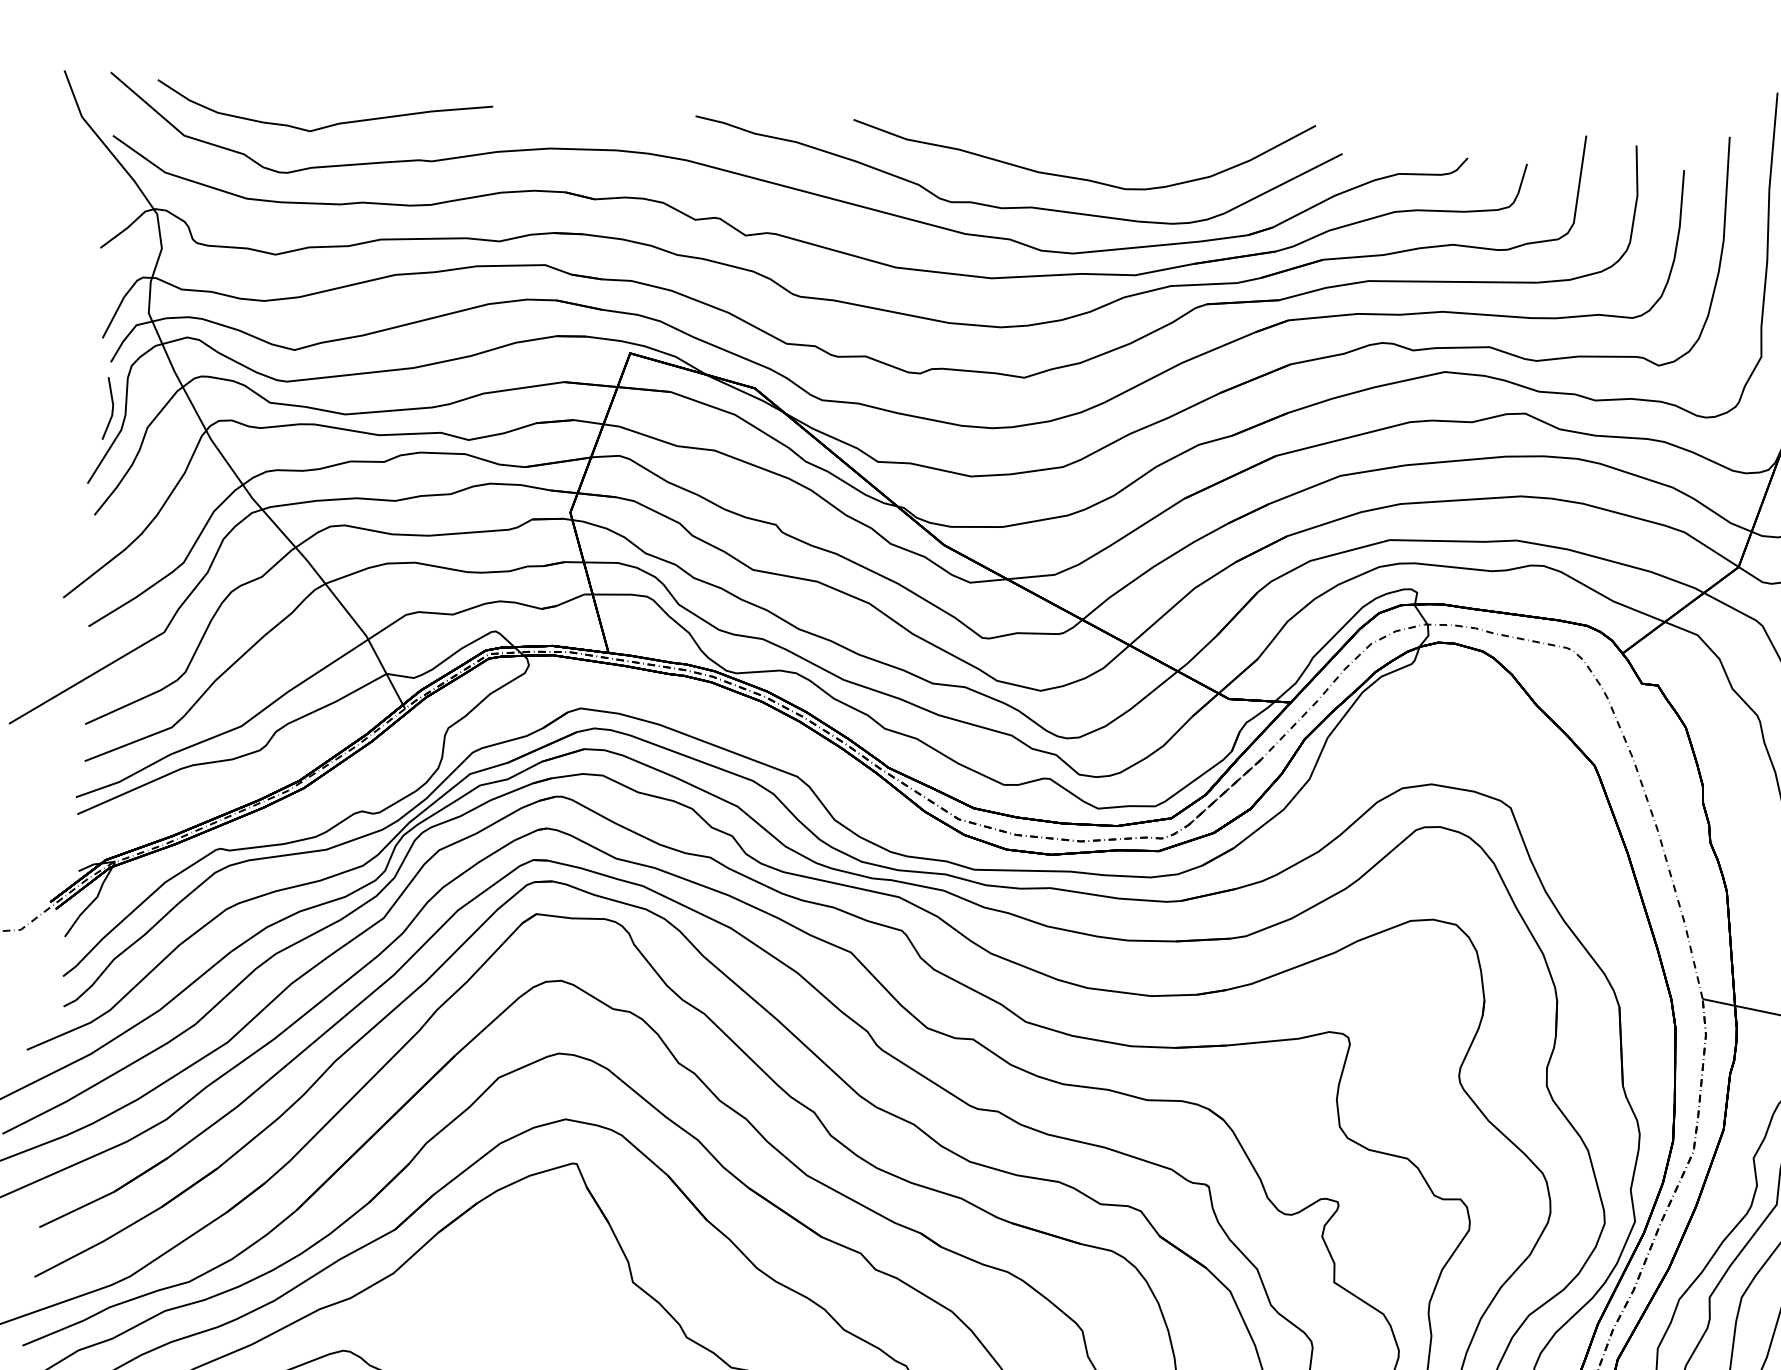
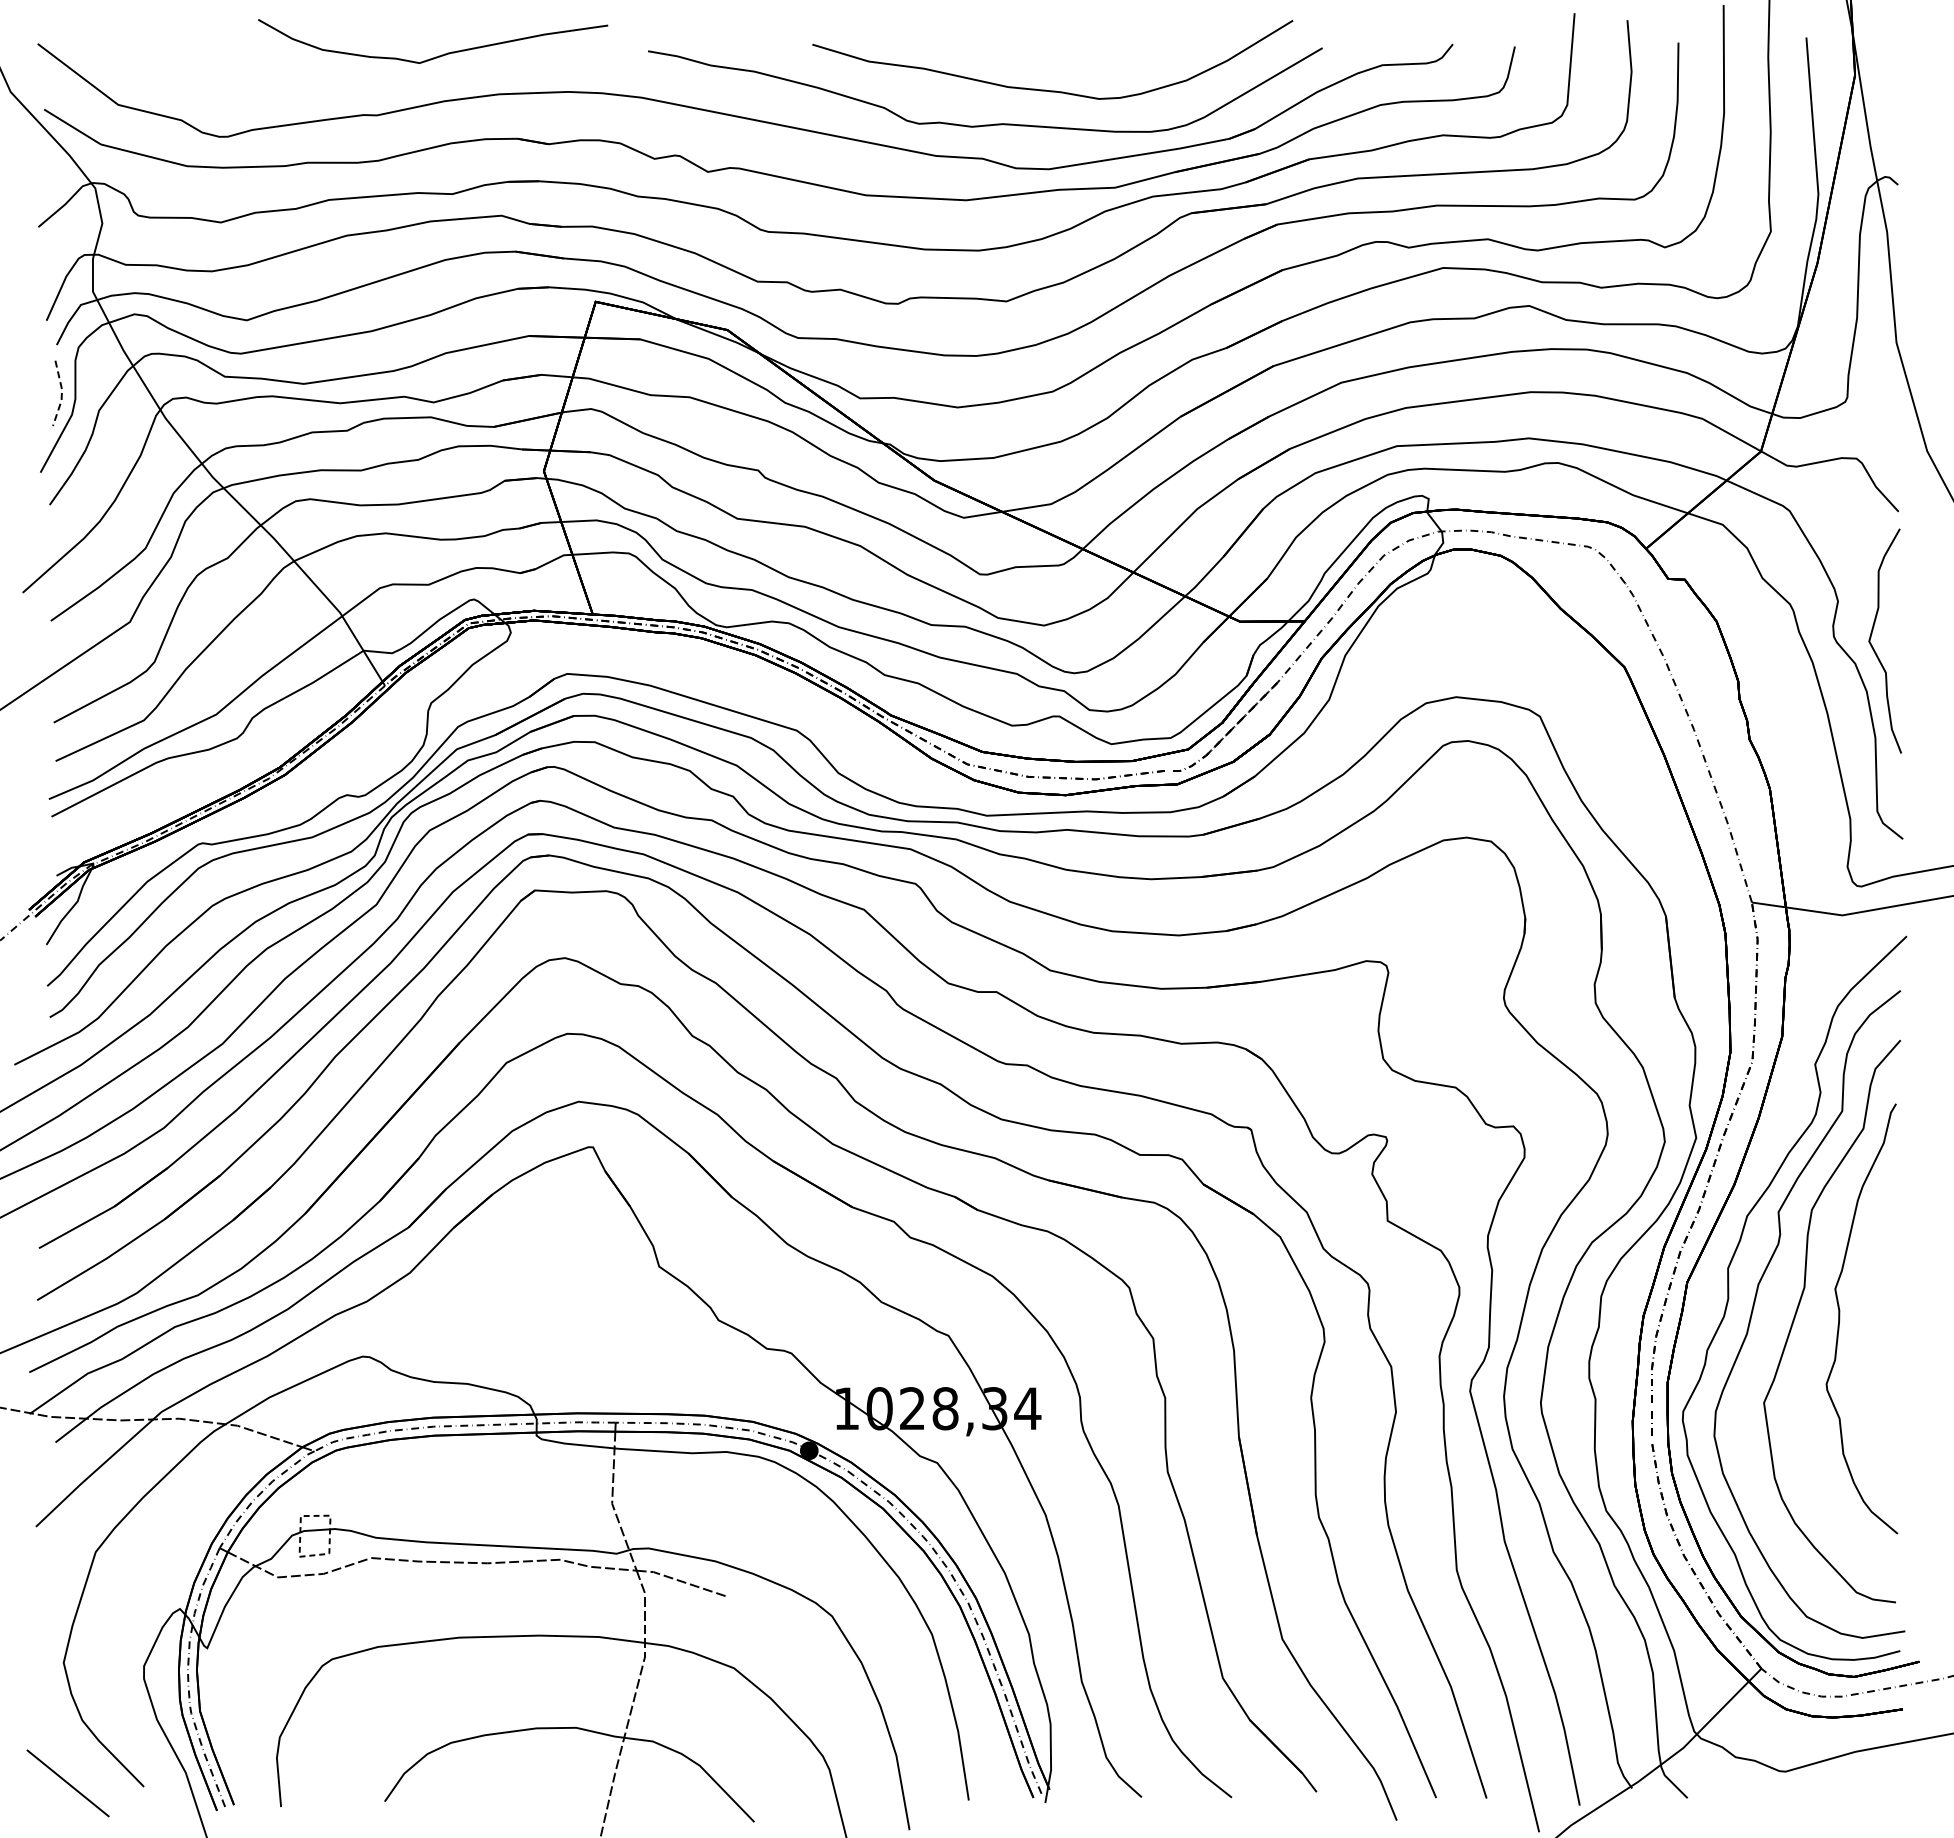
curve: (328, 125) -> (438, 55), moved
line: (112, 409) -> (61, 394), solid -> dashed

